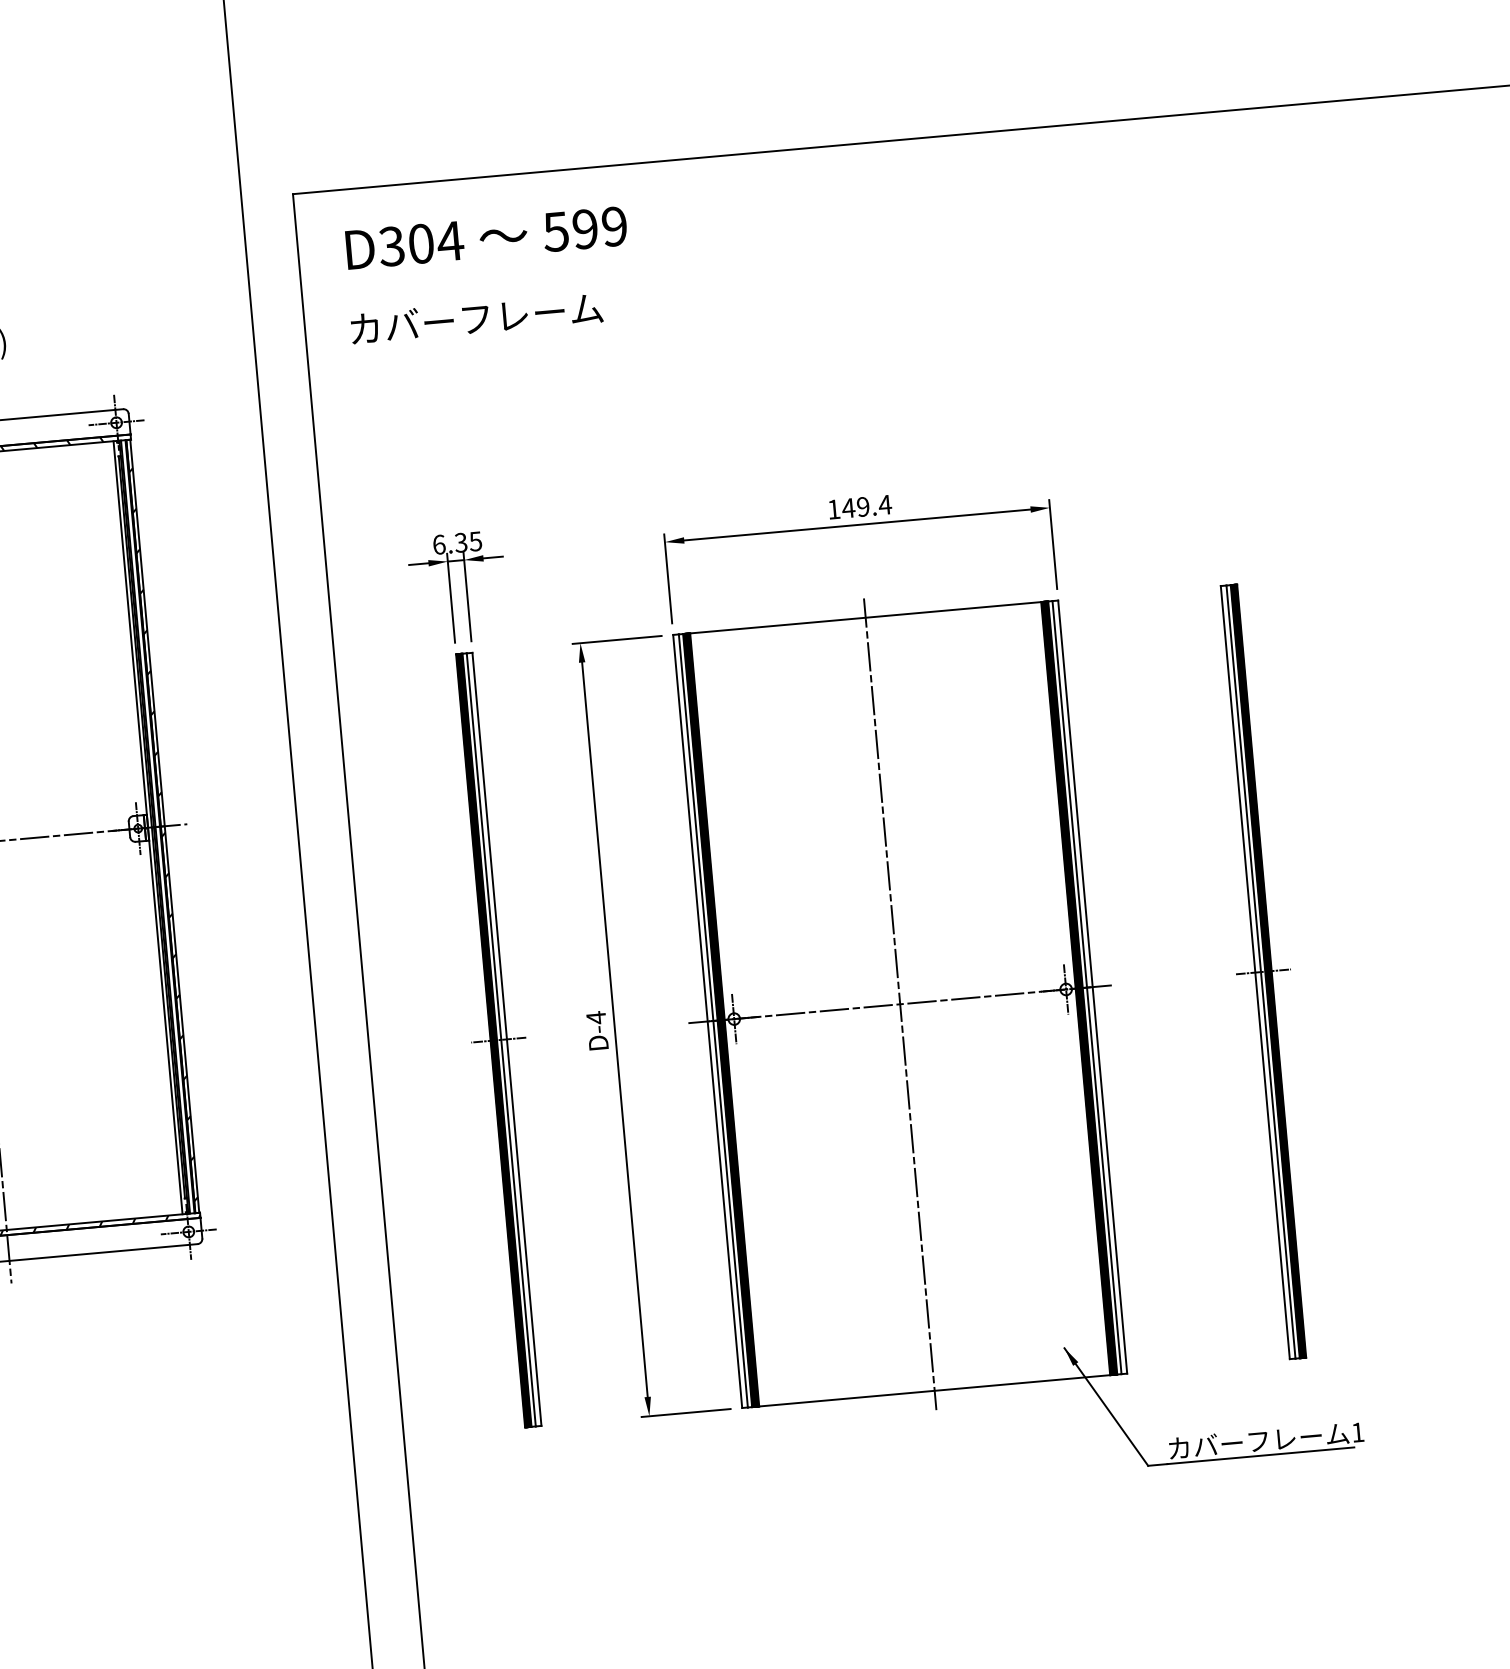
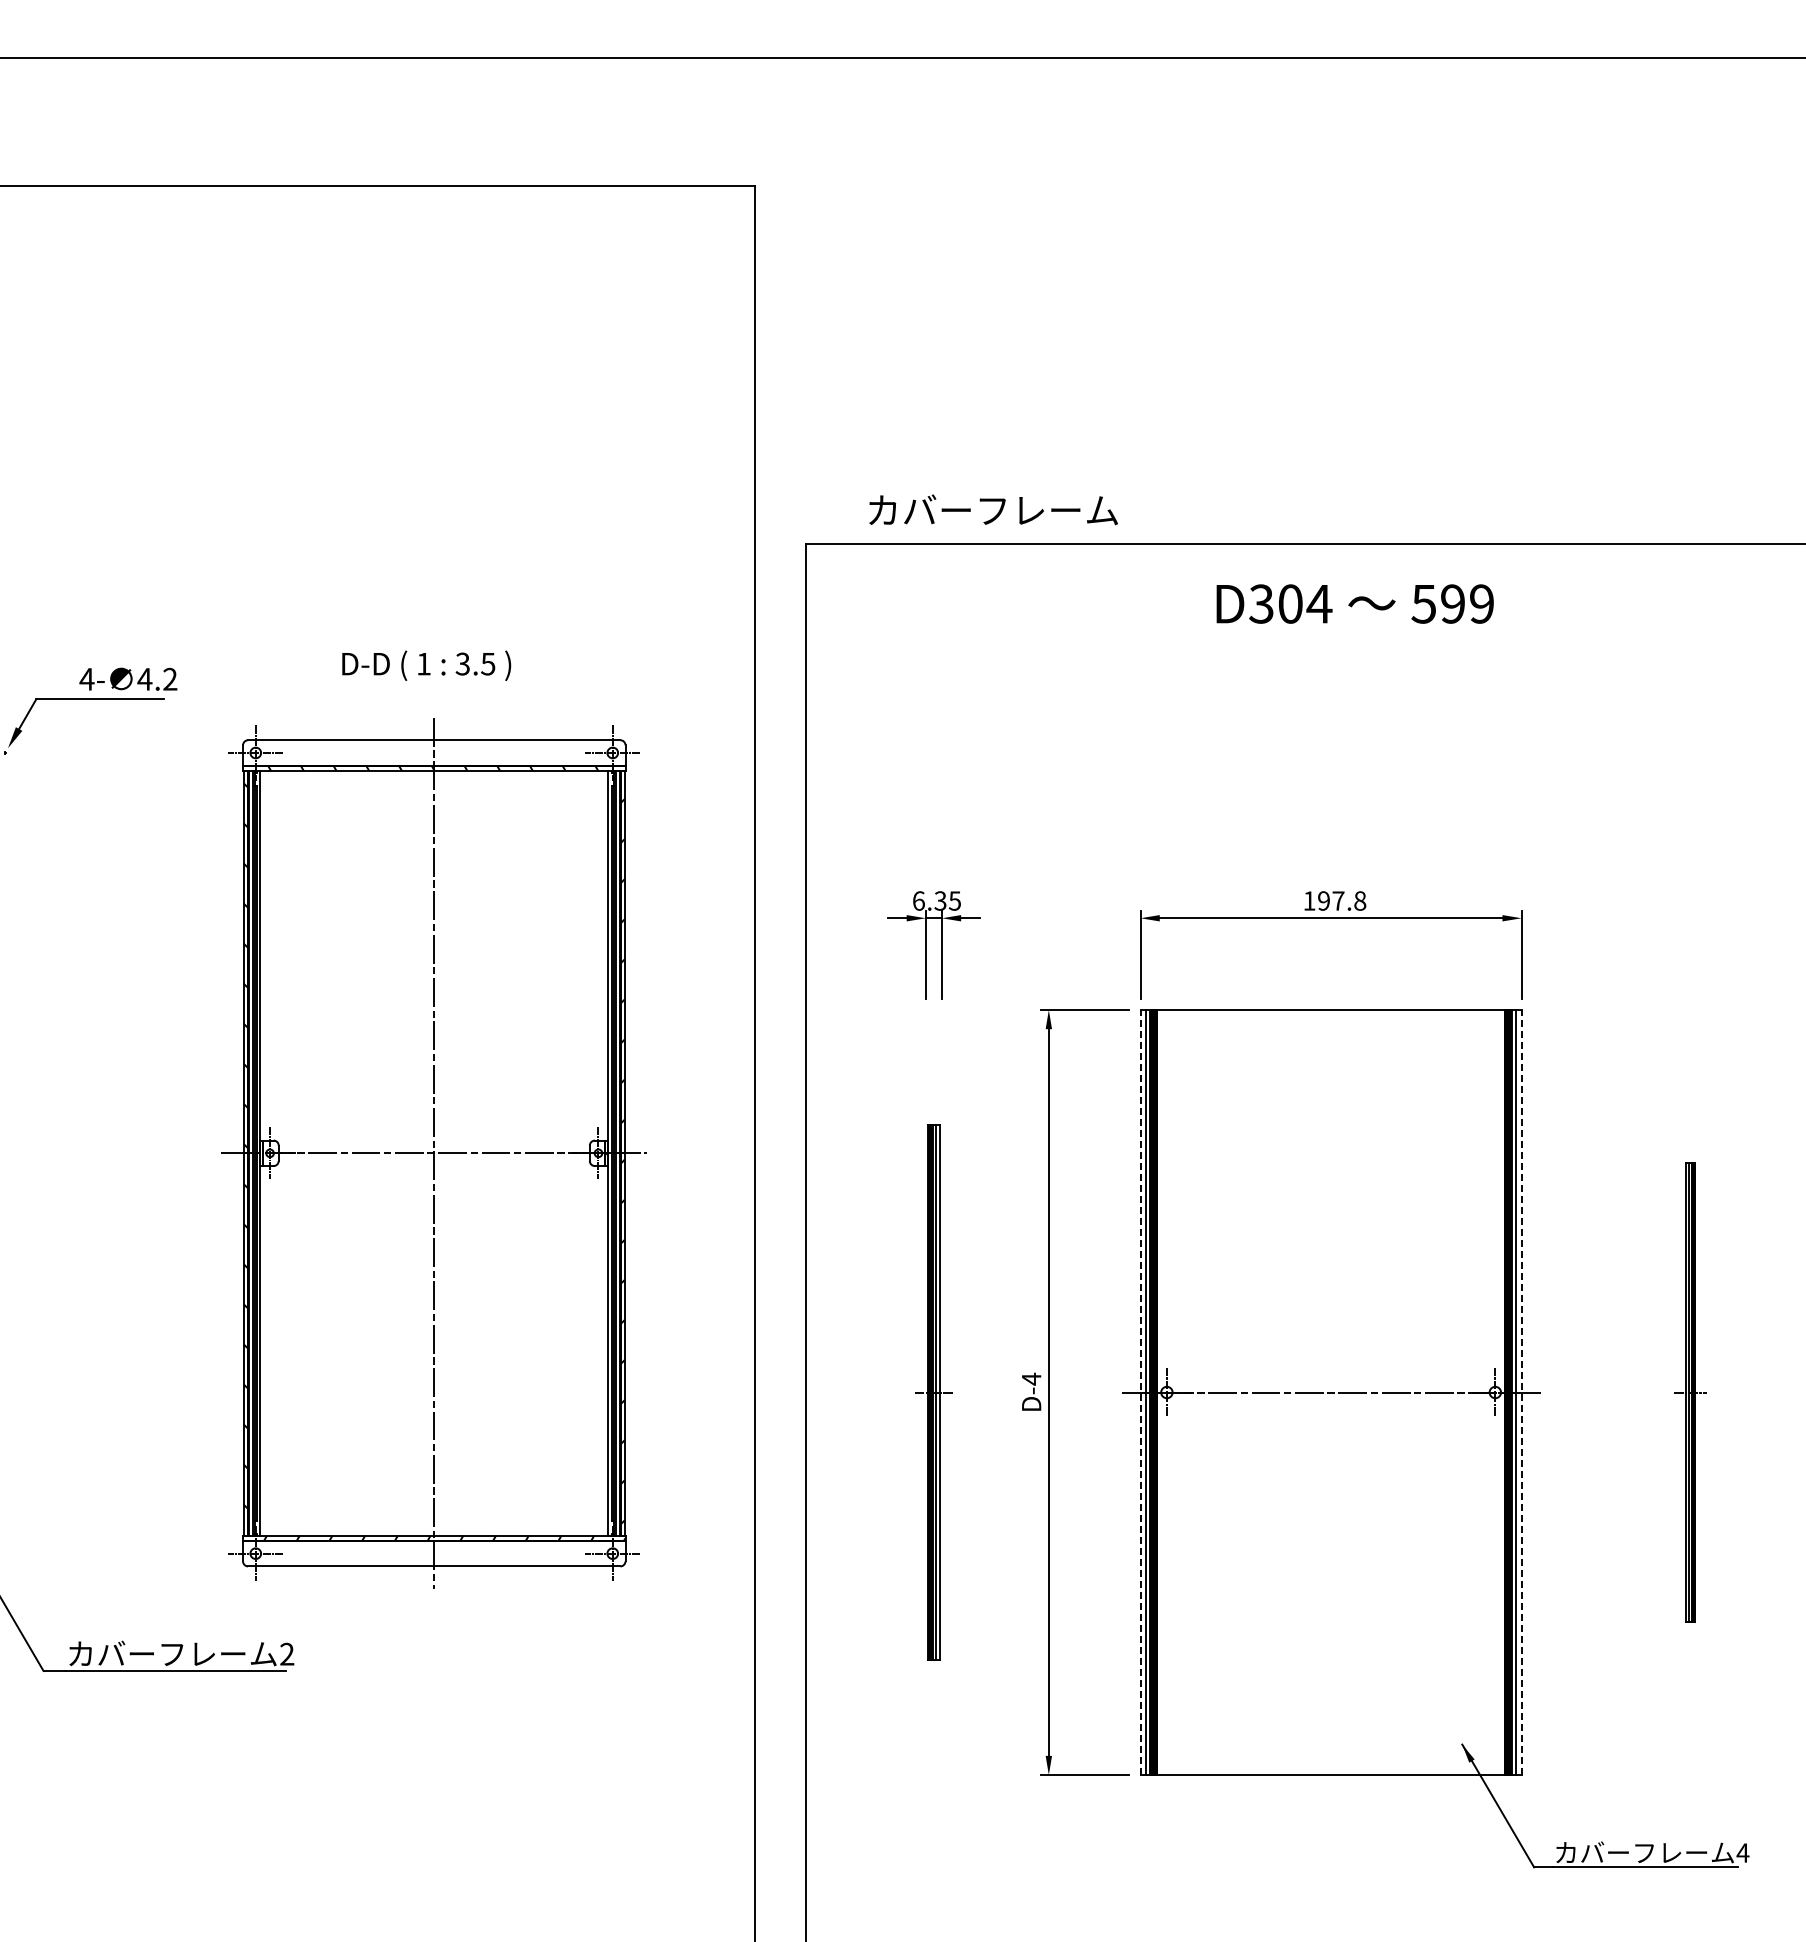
text: (485, 237) -> (1354, 603), moved
text: (476, 317) -> (993, 509), moved
text: (866, 506) -> (1341, 900), 149.4 -> 197.8
part: (1263, 971) -> (1690, 1392), size x0.6
line: (1092, 987) -> (1521, 1392), solid -> dashed
line: (900, 1004) -> (1331, 1392), removed
line: (707, 1021) -> (1140, 1392), solid -> dashed
part: (498, 1040) -> (933, 1392), size x0.7
text: (1357, 1432) -> (1742, 1852), 1 -> 4

